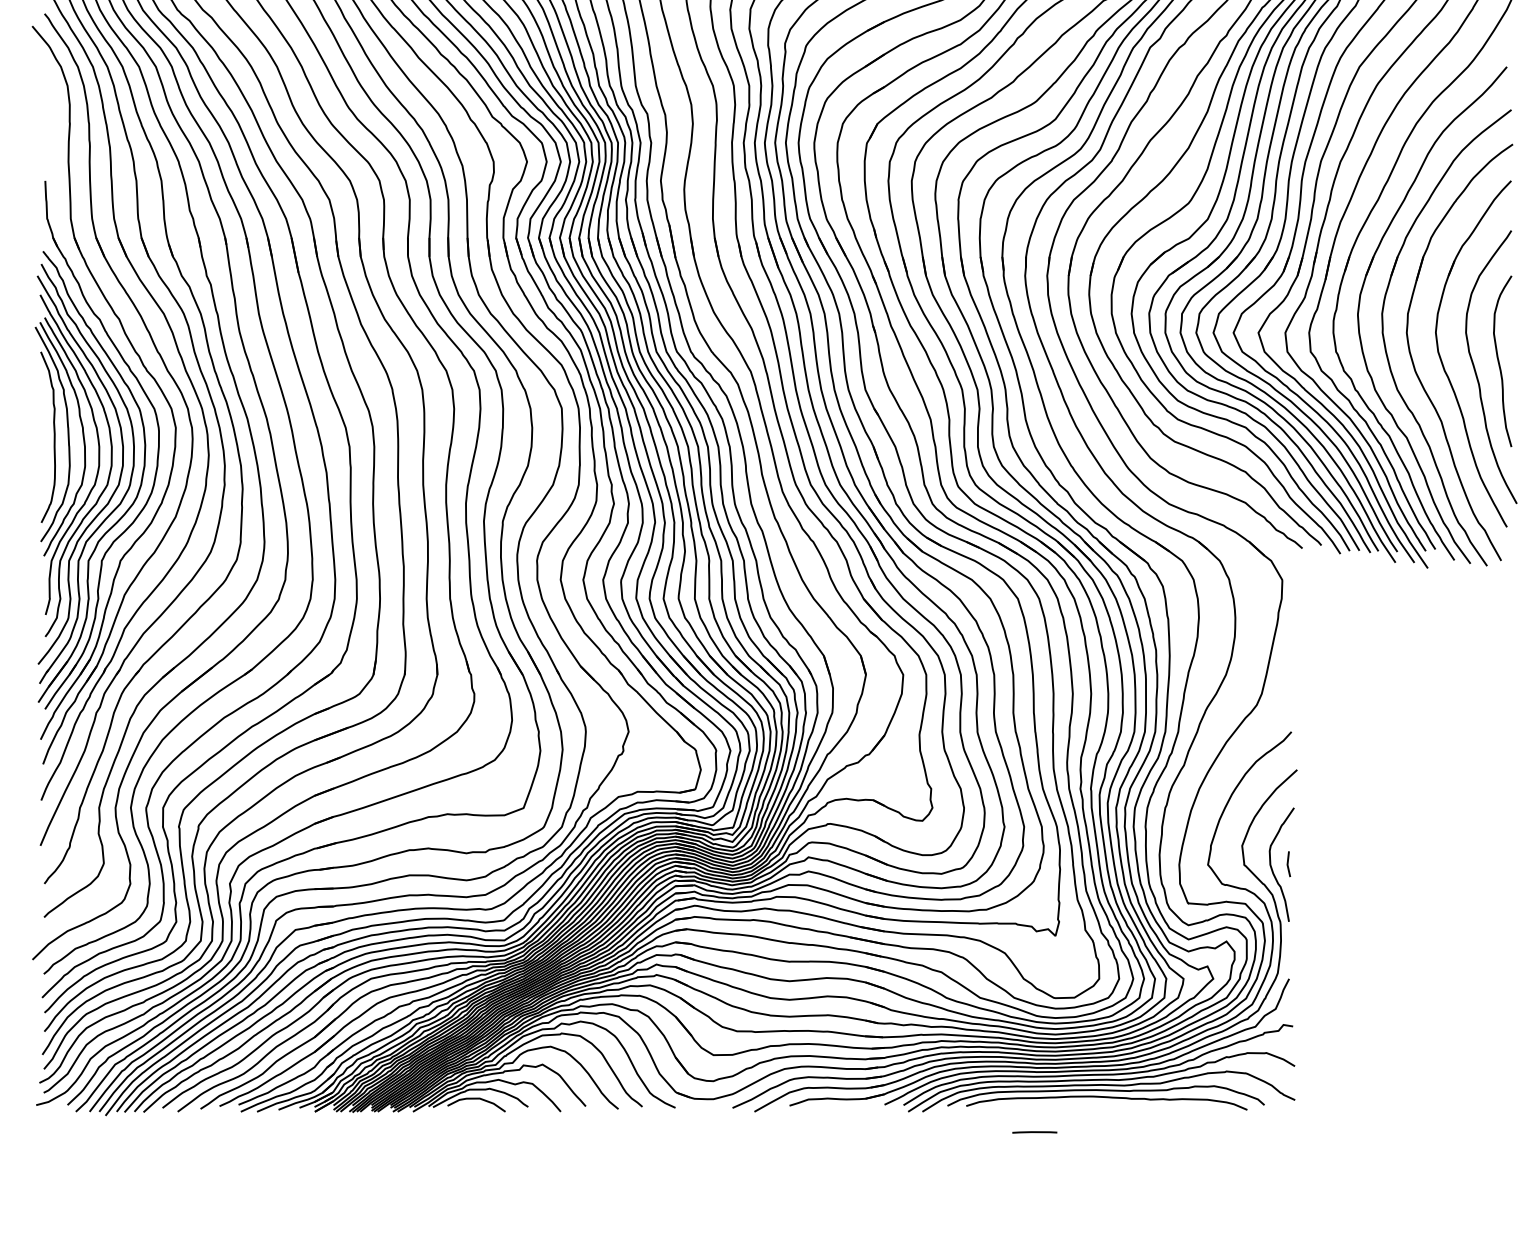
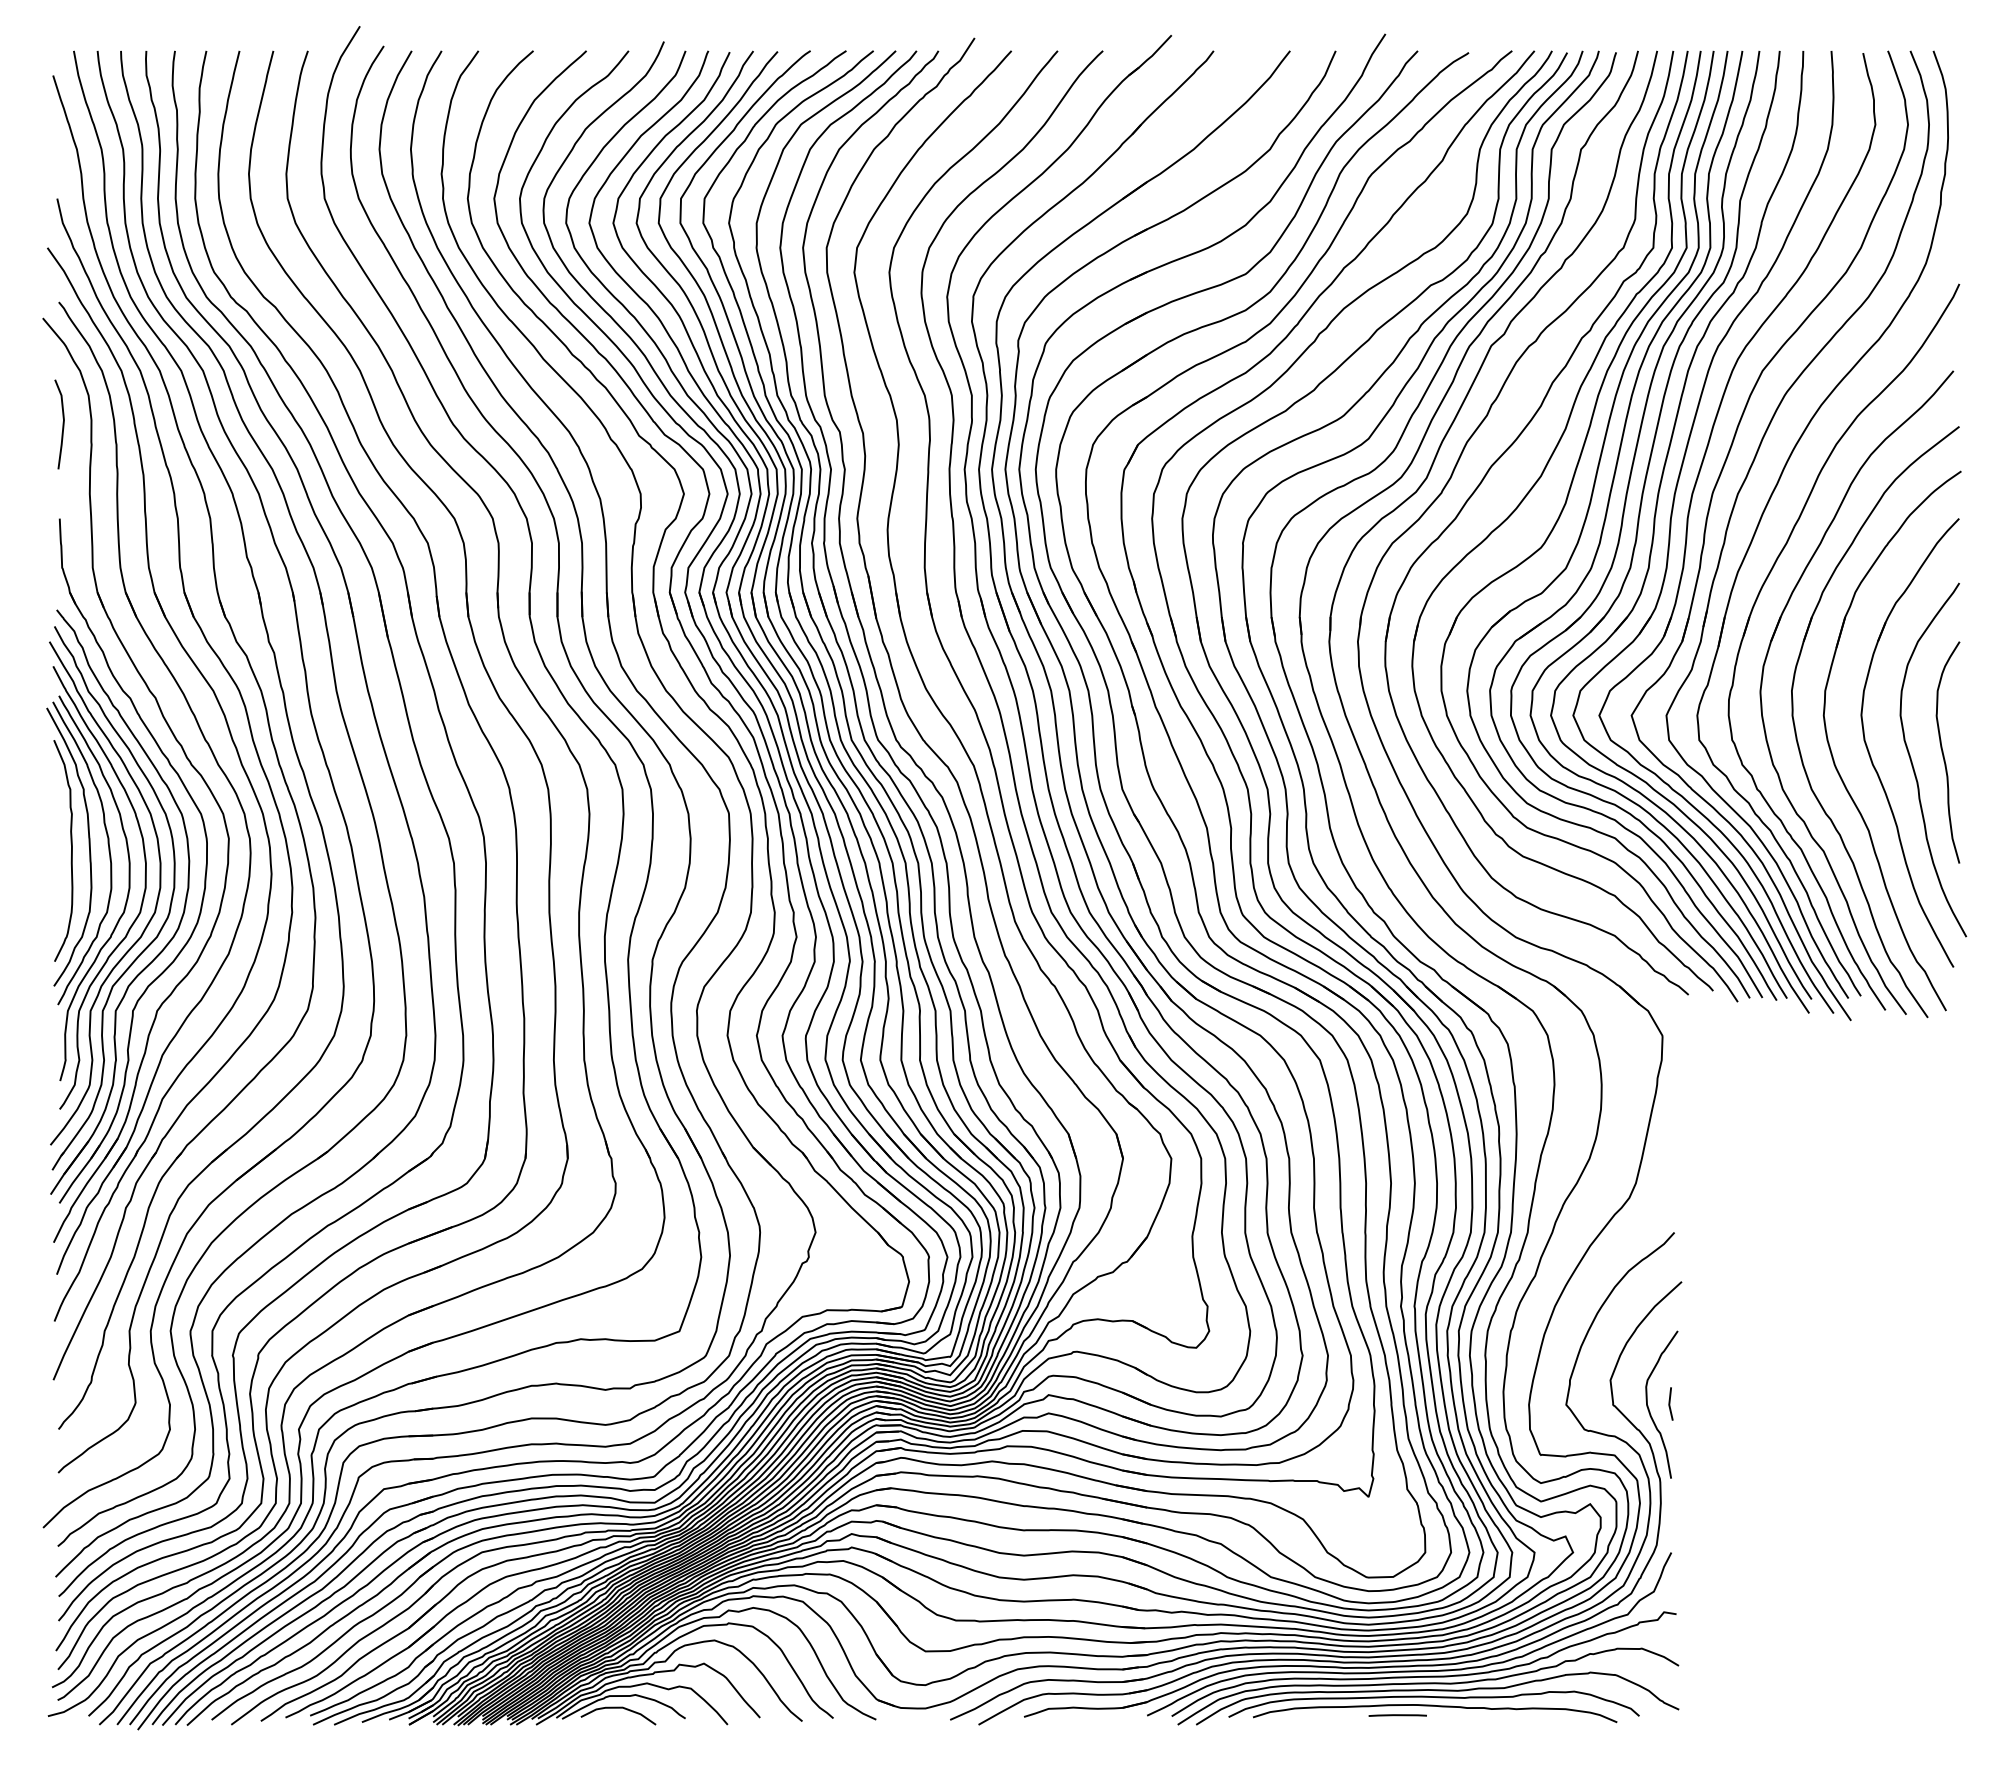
line: (47, 108) -> (62, 424), added
line: (1034, 1132) -> (1397, 1715), moved

